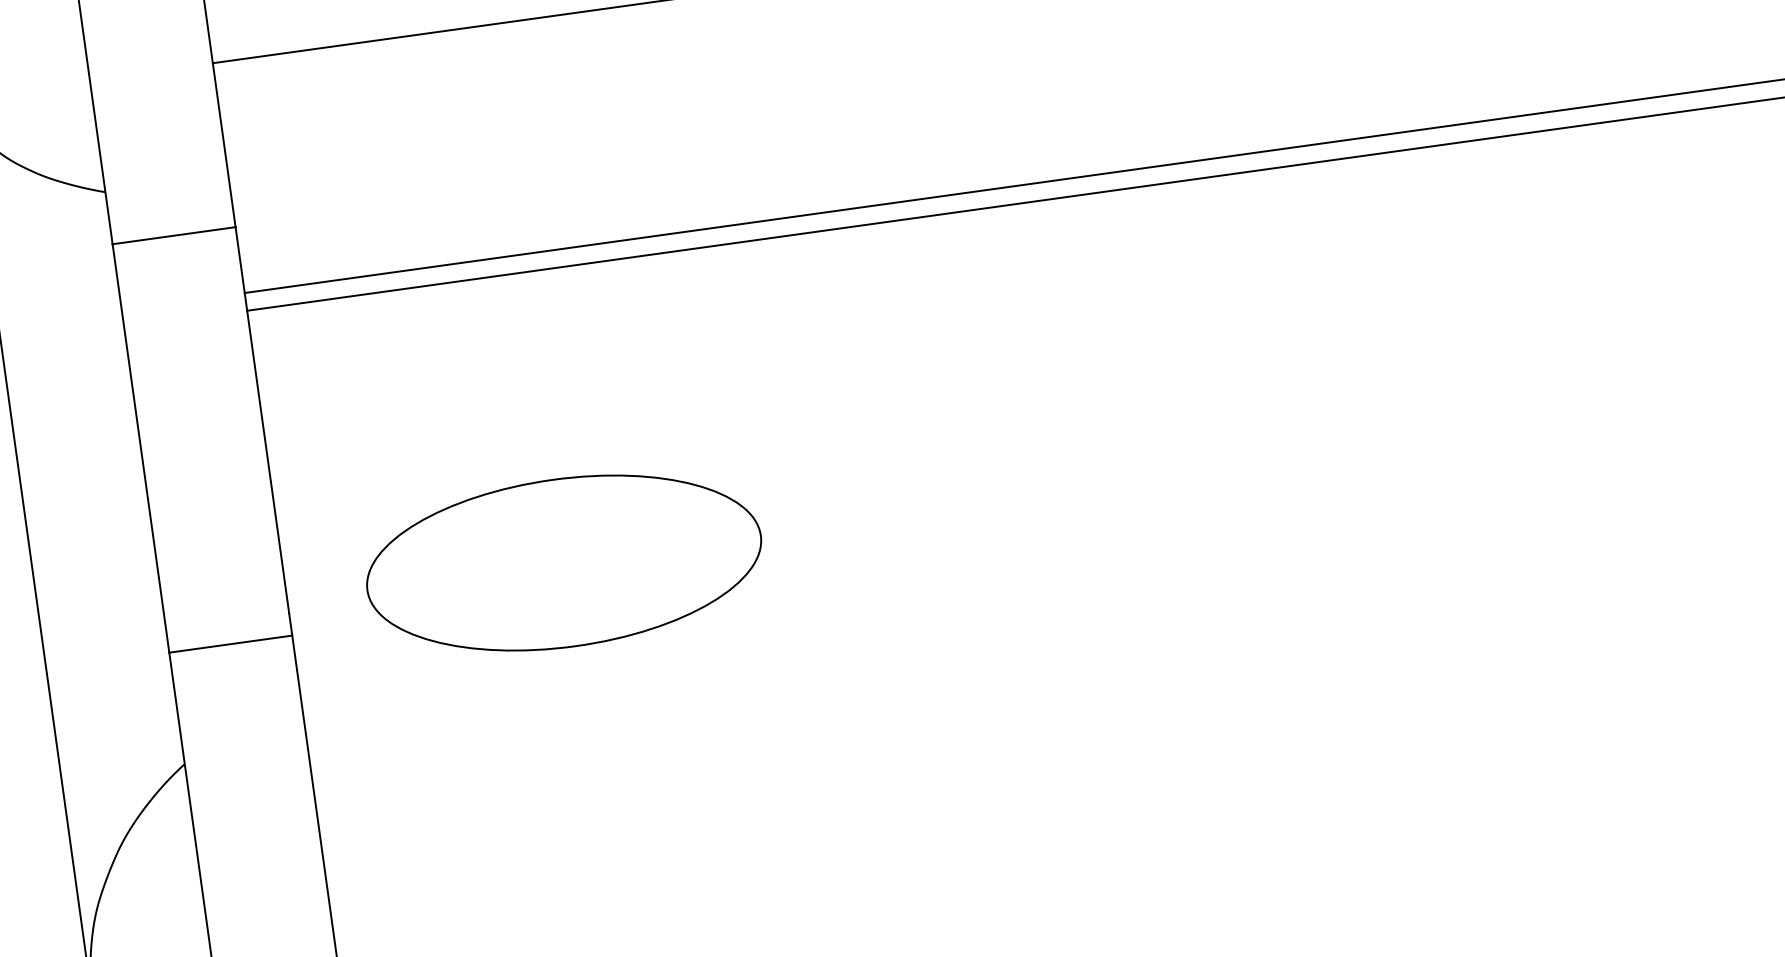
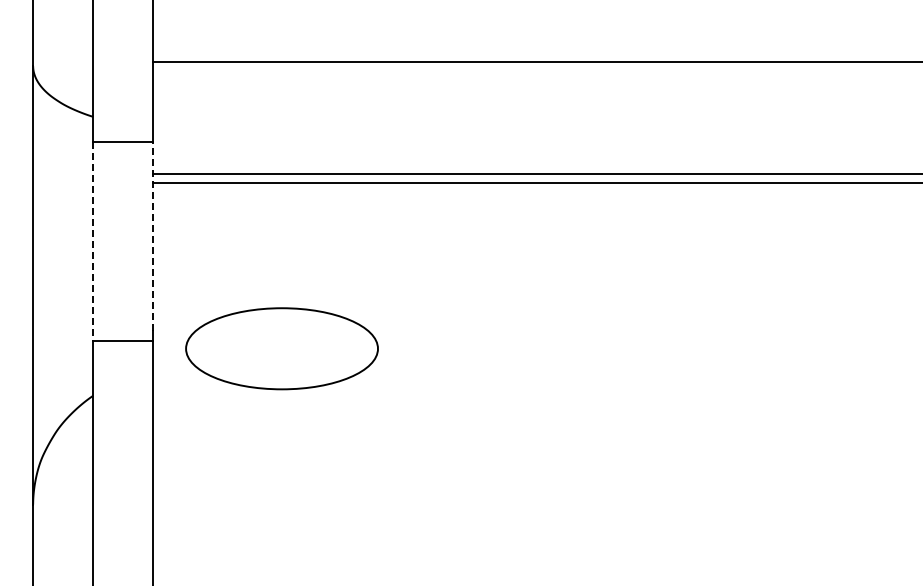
line: (262, 418) -> (153, 235), solid -> dashed
line: (141, 447) -> (93, 241), solid -> dashed
part: (562, 562) -> (281, 348), moved

